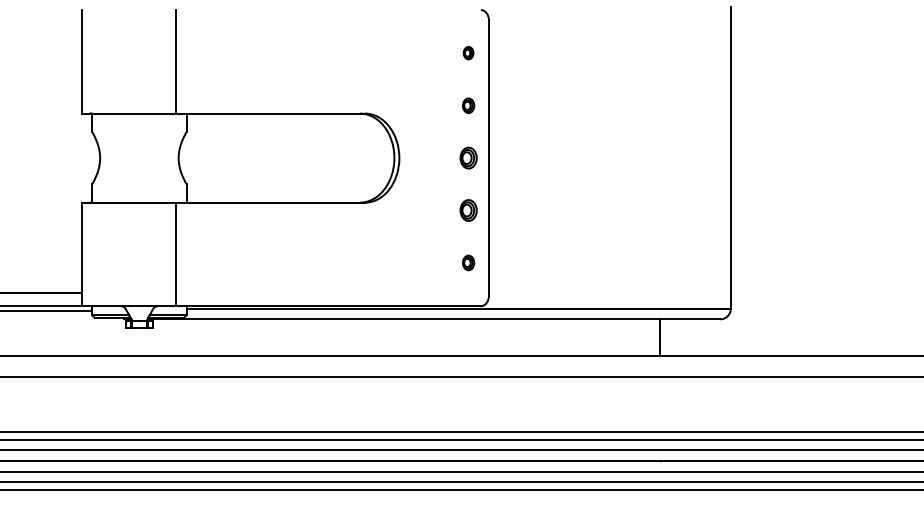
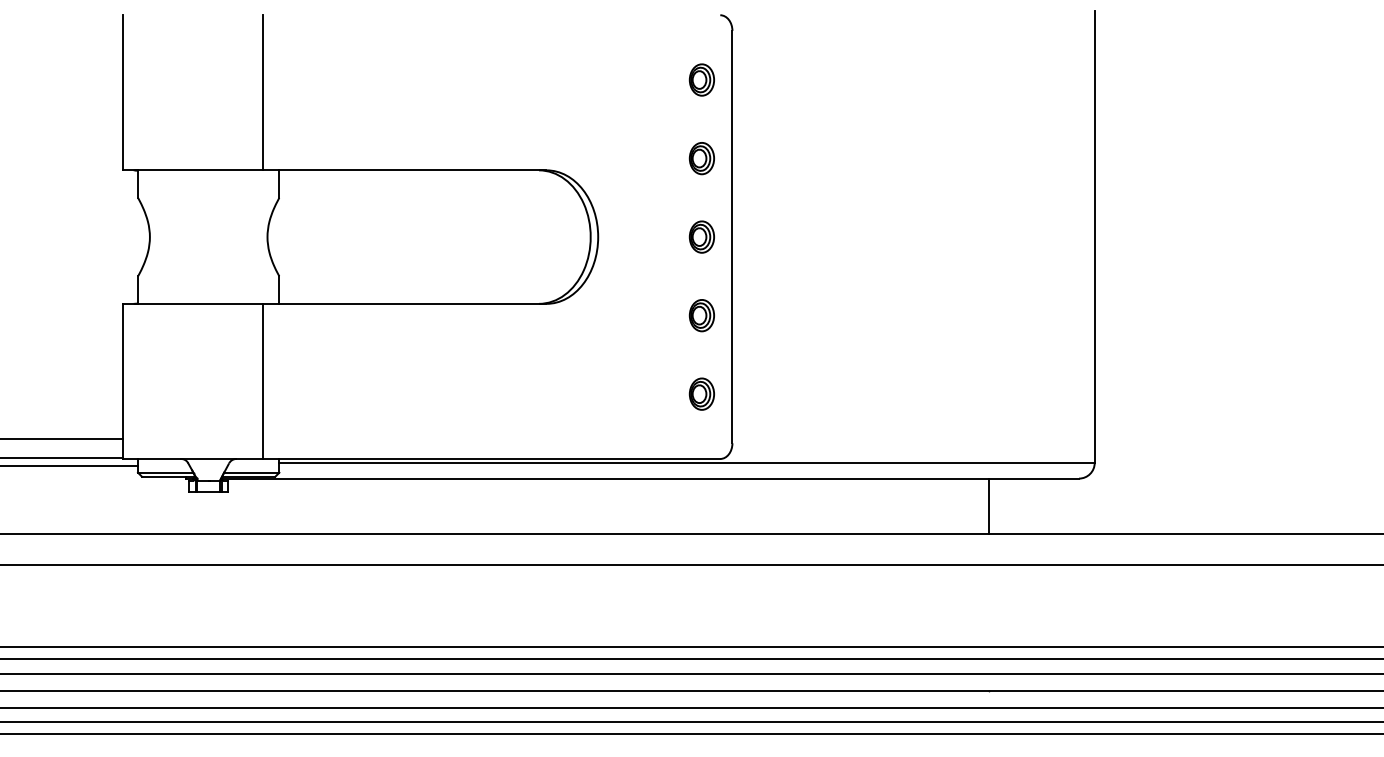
part: (468, 52) -> (701, 78), size x1.67
part: (468, 105) -> (701, 158), size x1.43
part: (468, 262) -> (701, 393), size x1.43

